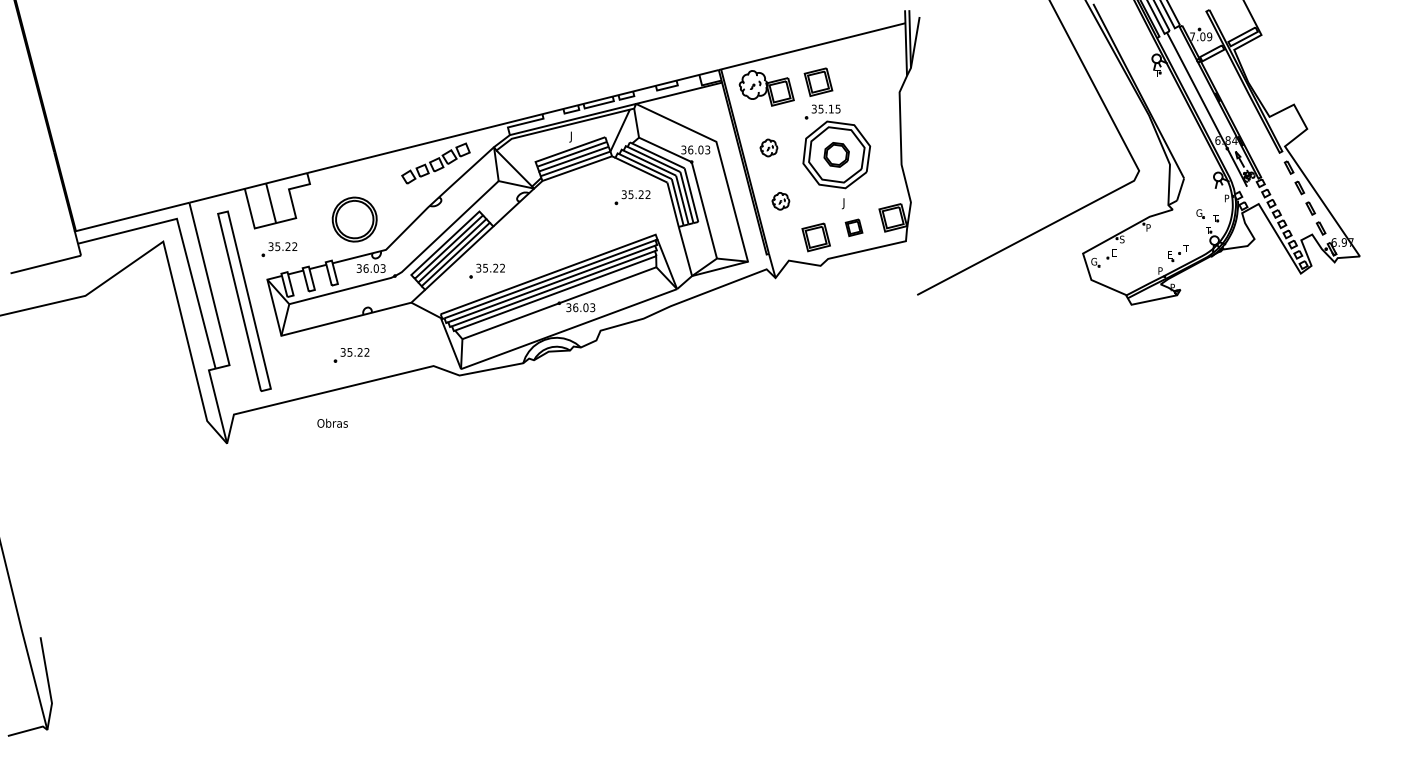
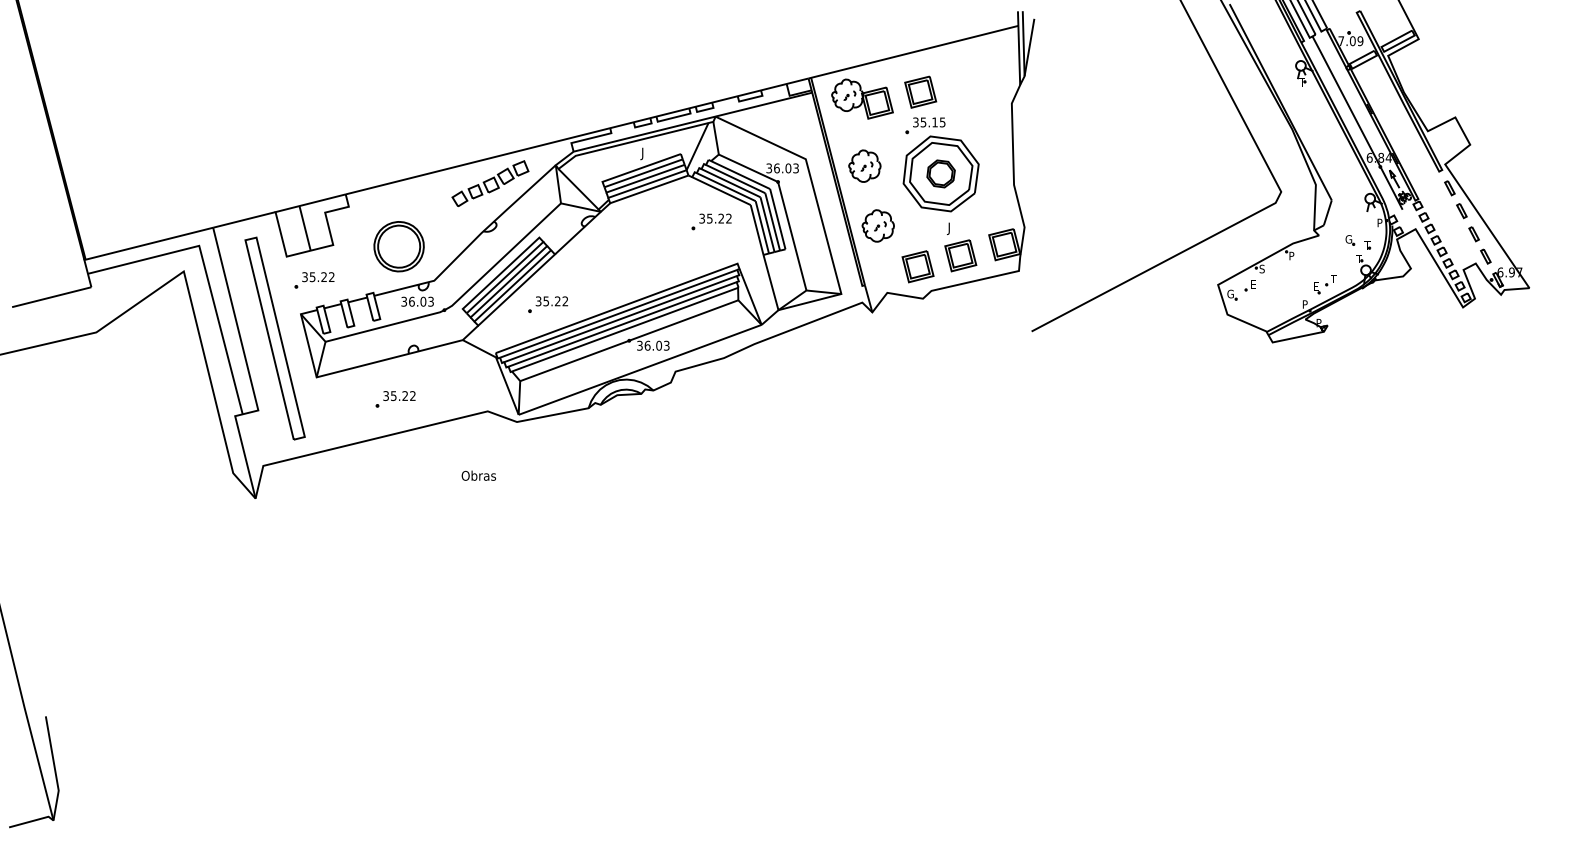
part: (768, 147) -> (864, 165), size x1.67
part: (780, 201) -> (877, 226), size x1.67
part: (853, 227) -> (959, 255), size x1.67
text: (332, 422) -> (478, 474), moved

